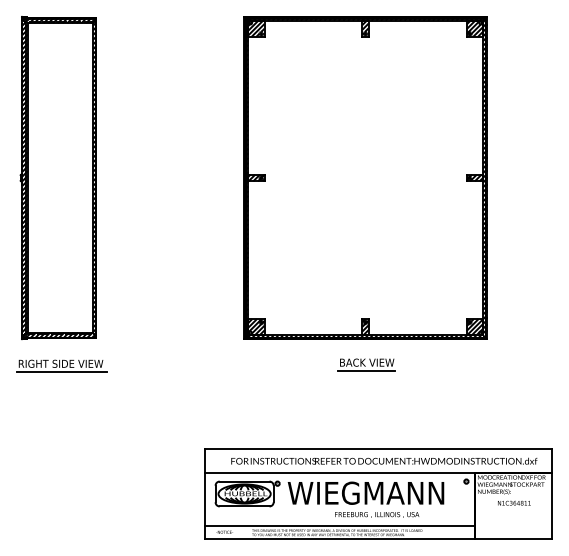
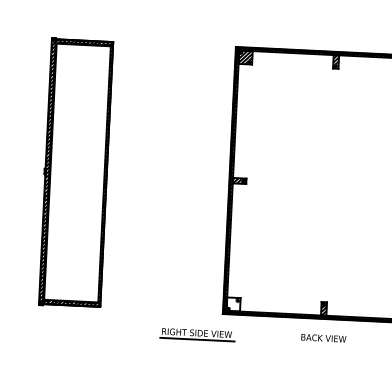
hatch: (256, 327) -> (233, 304), removed
part: (61, 365) -> (197, 334), moved
line: (366, 370) -> (322, 344), removed

